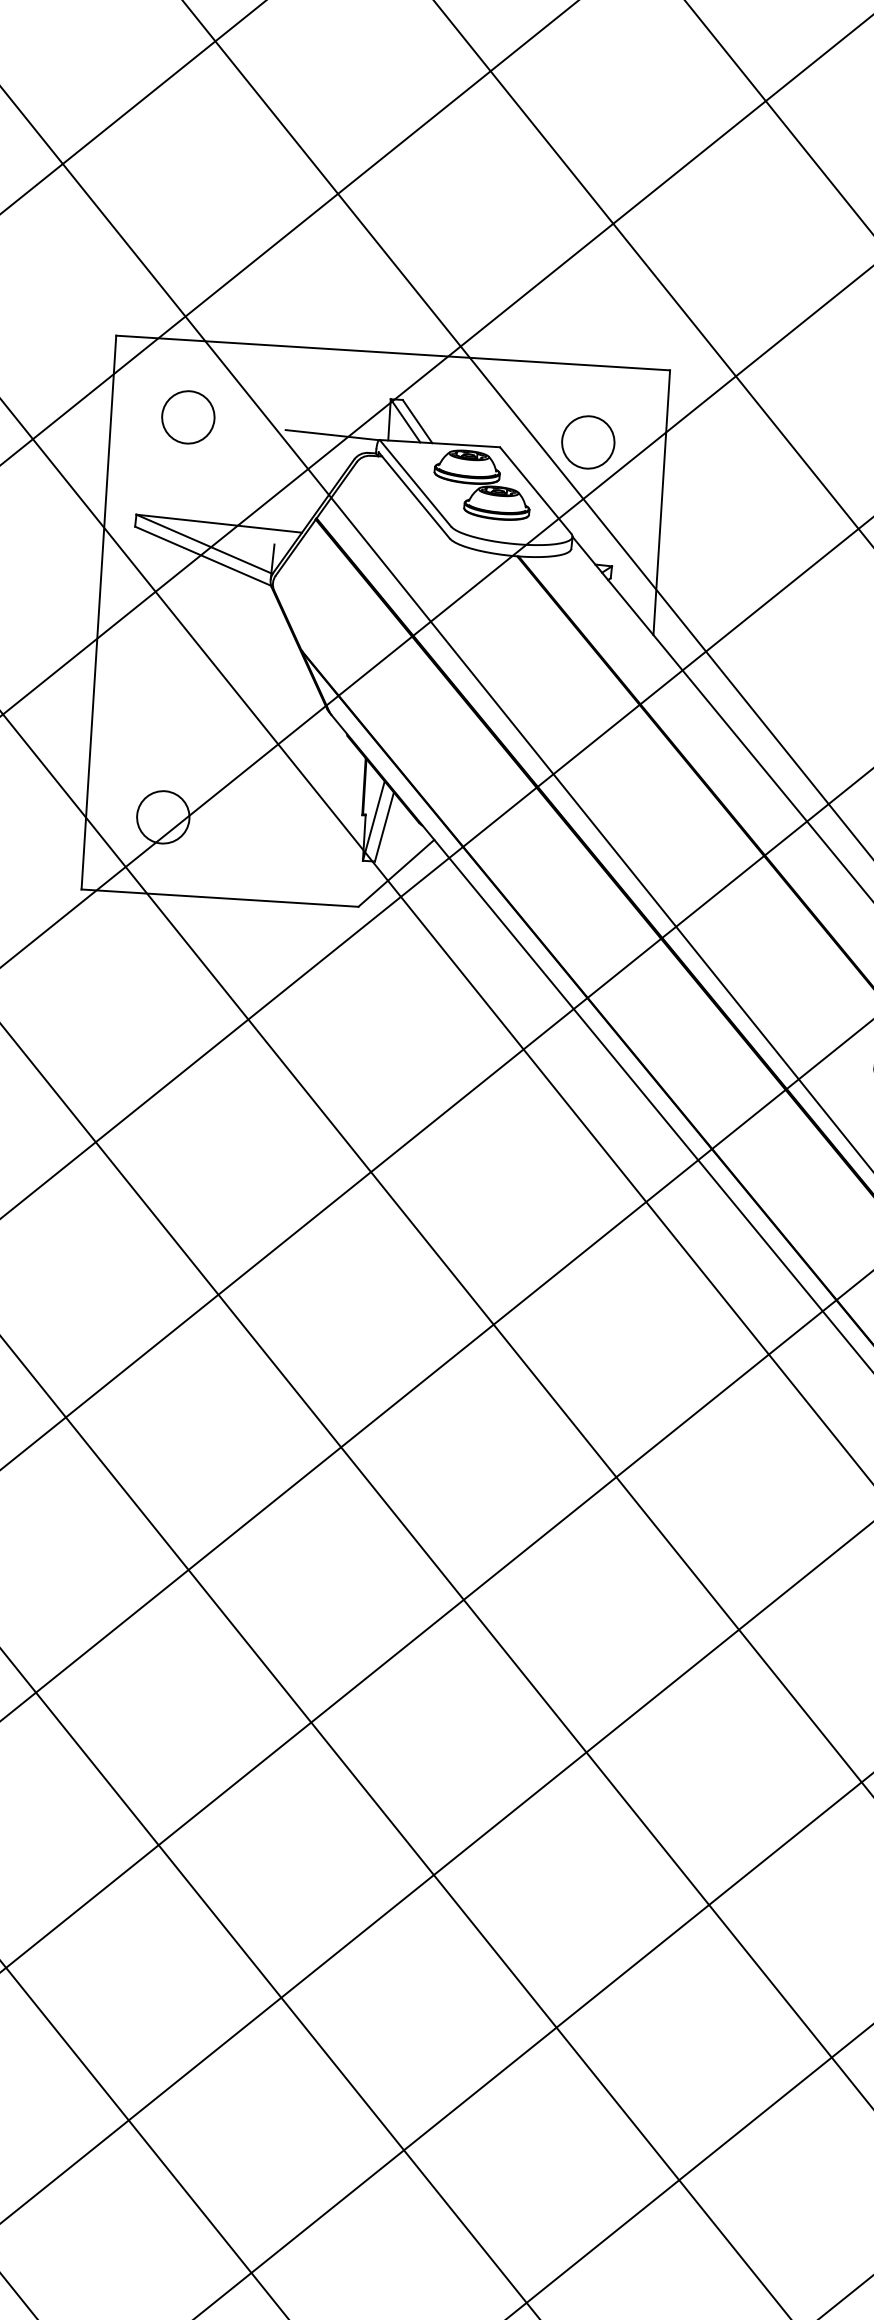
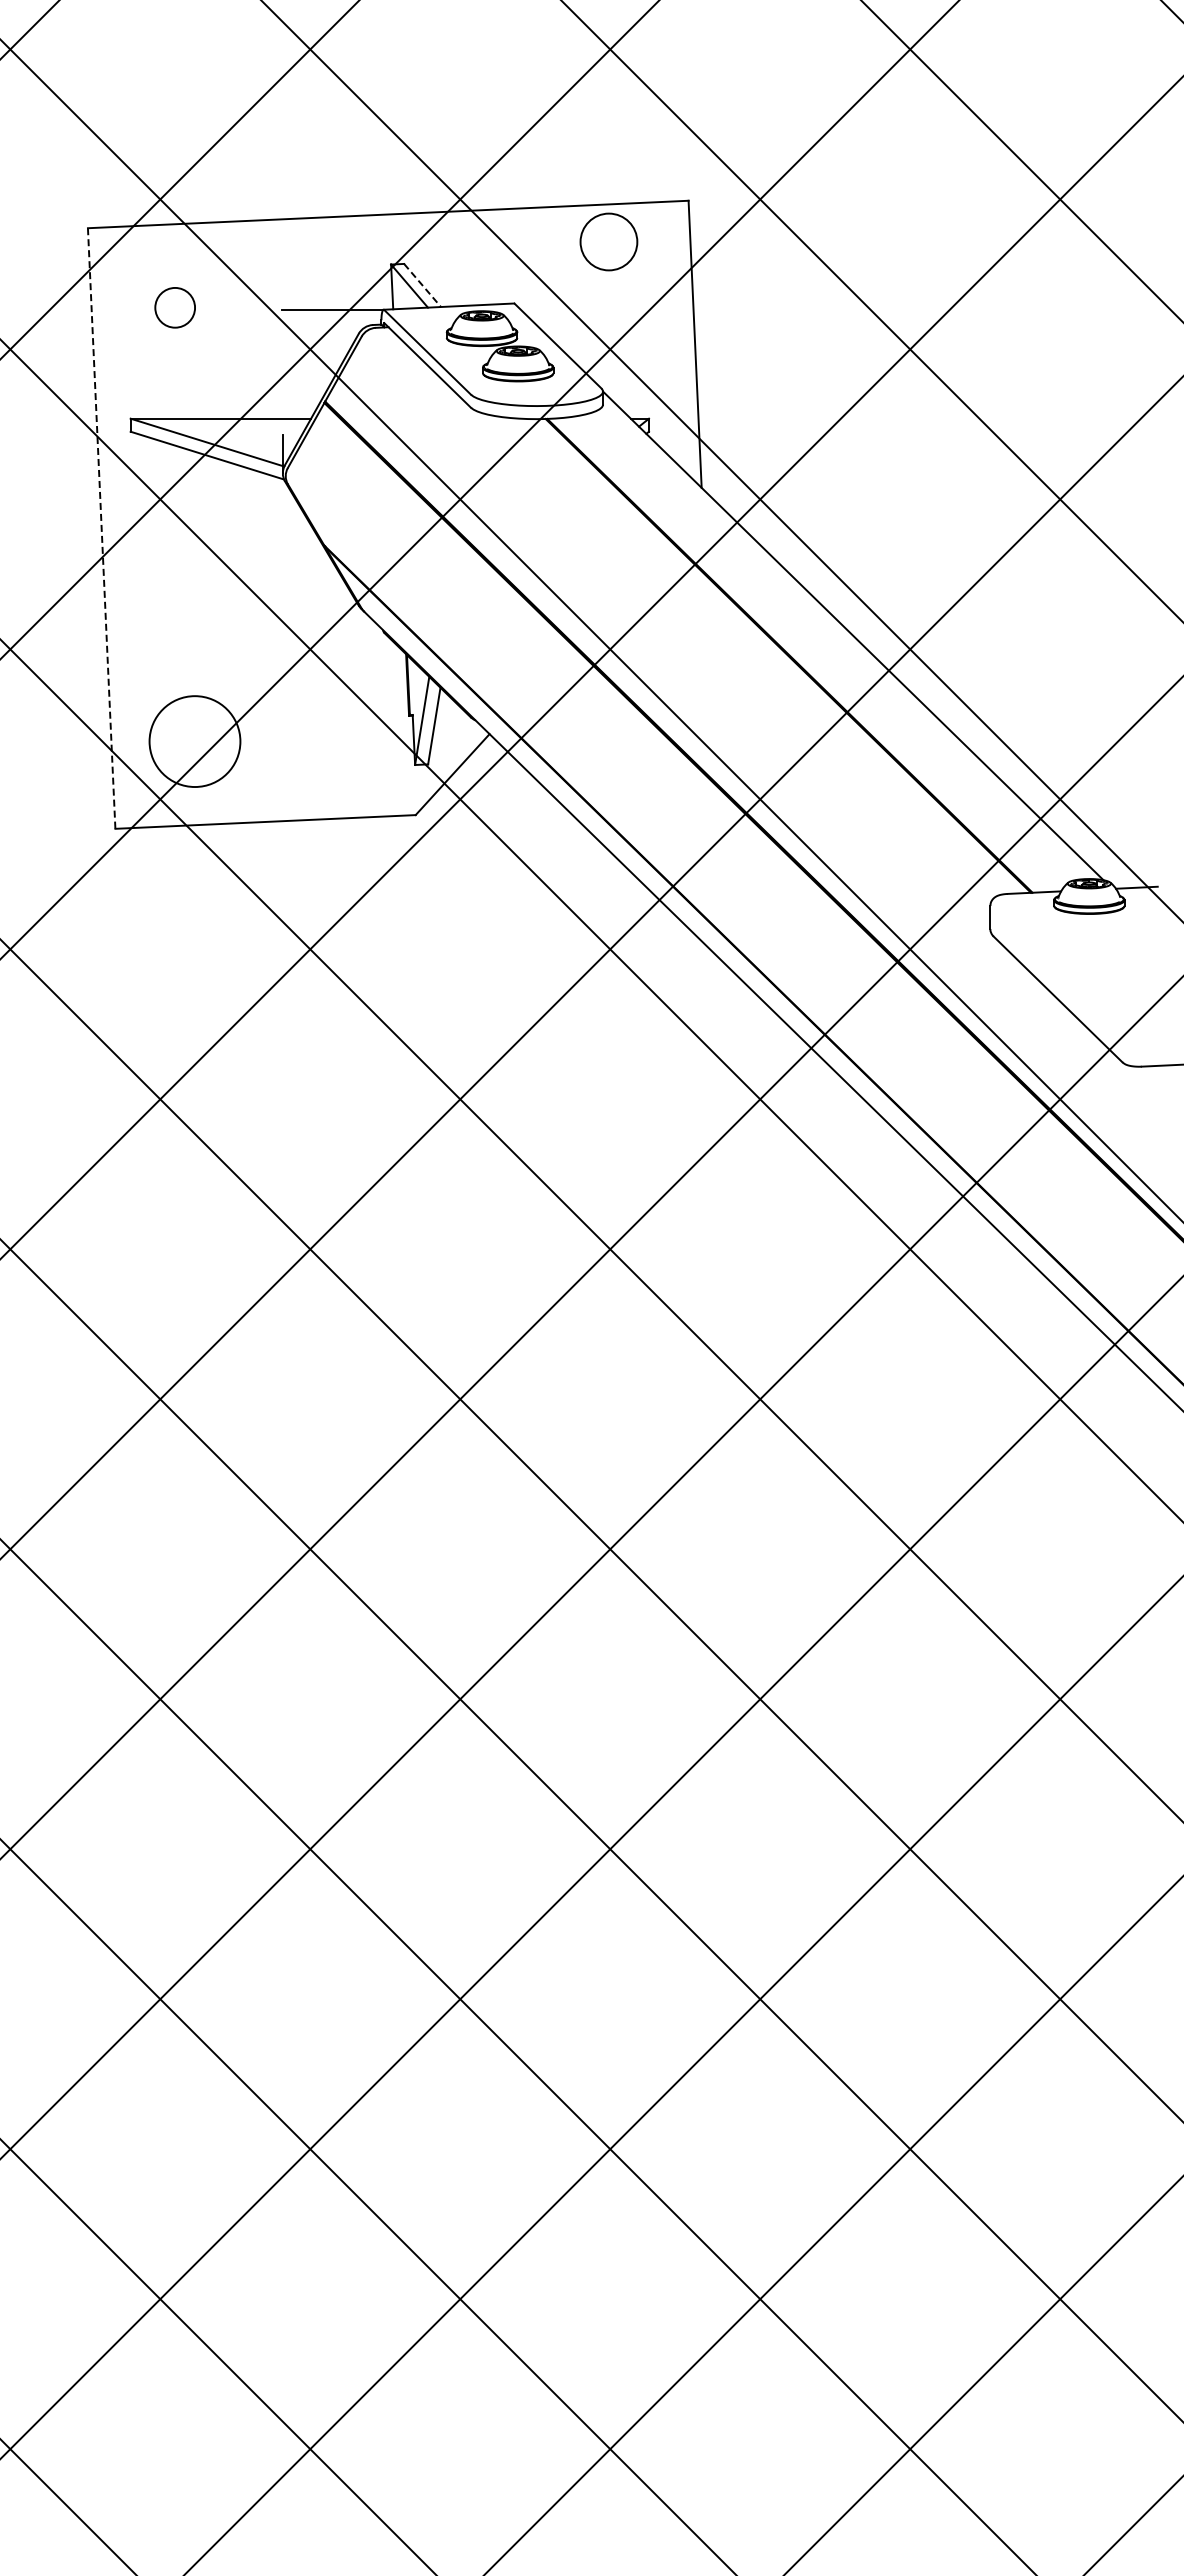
circle: (187, 417) -> (174, 307), size x0.7
line: (417, 421) -> (422, 285), solid -> dashed
circle: (587, 441) -> (608, 241), moved
line: (98, 612) -> (101, 528), solid -> dashed
circle: (162, 817) -> (194, 741), size x1.6

